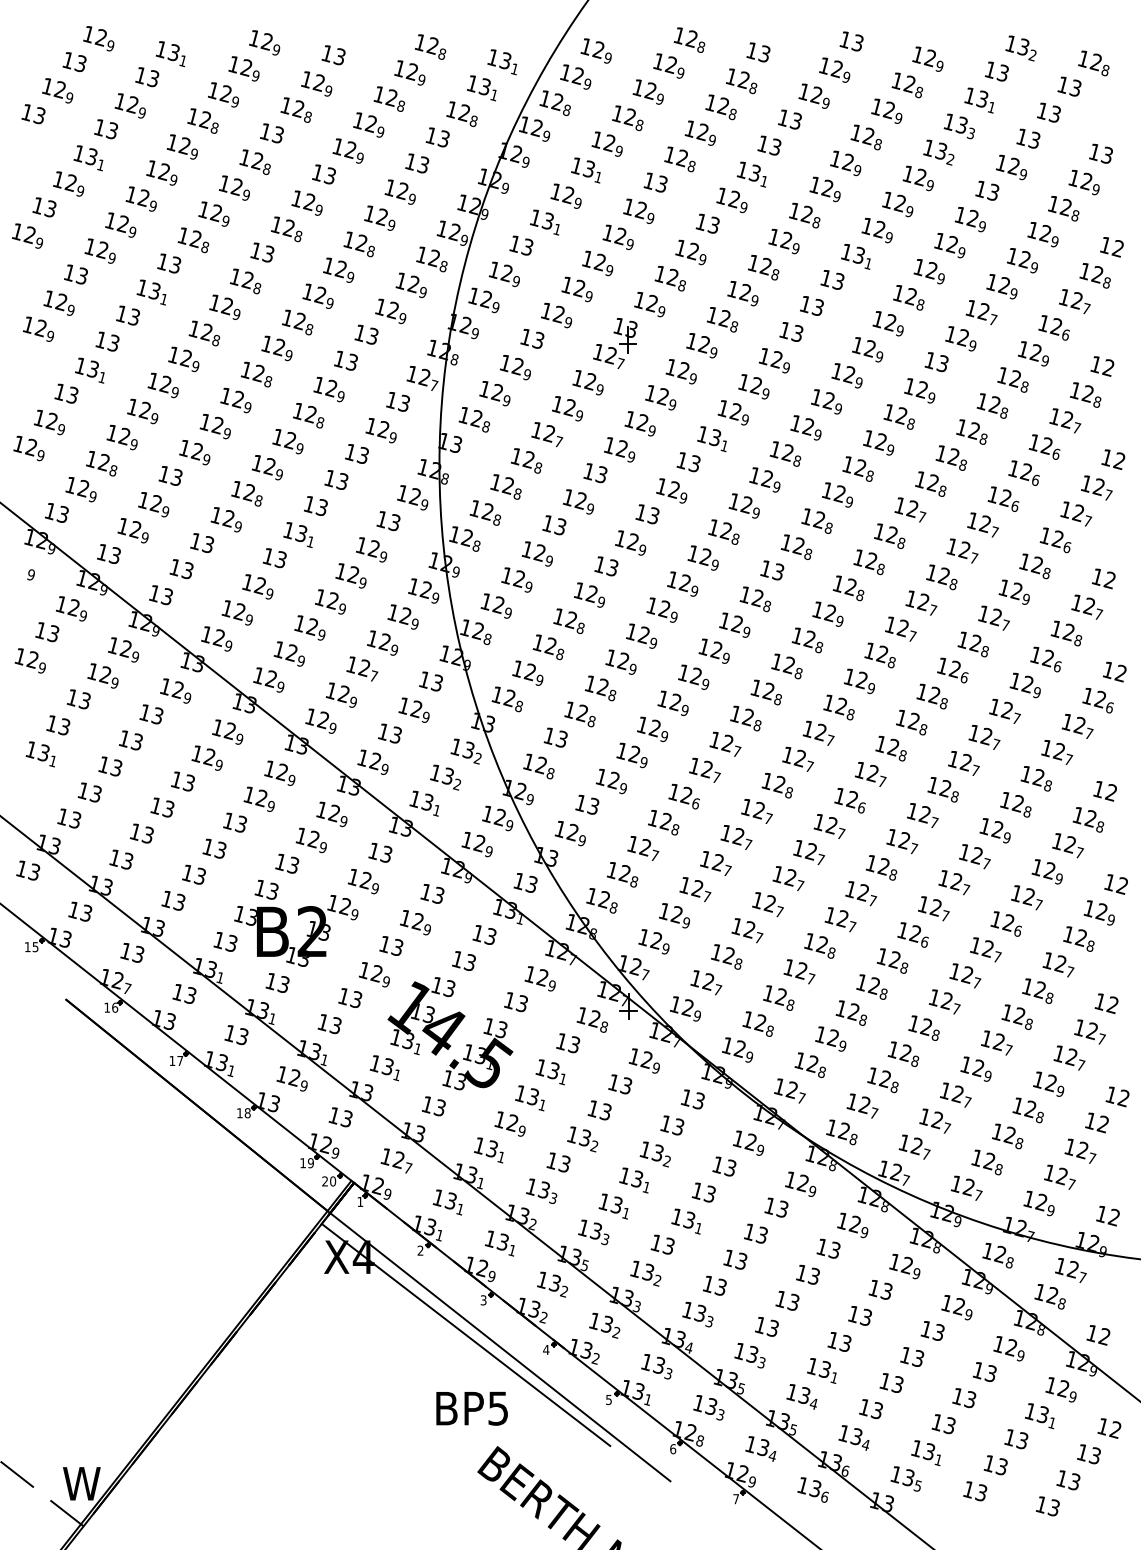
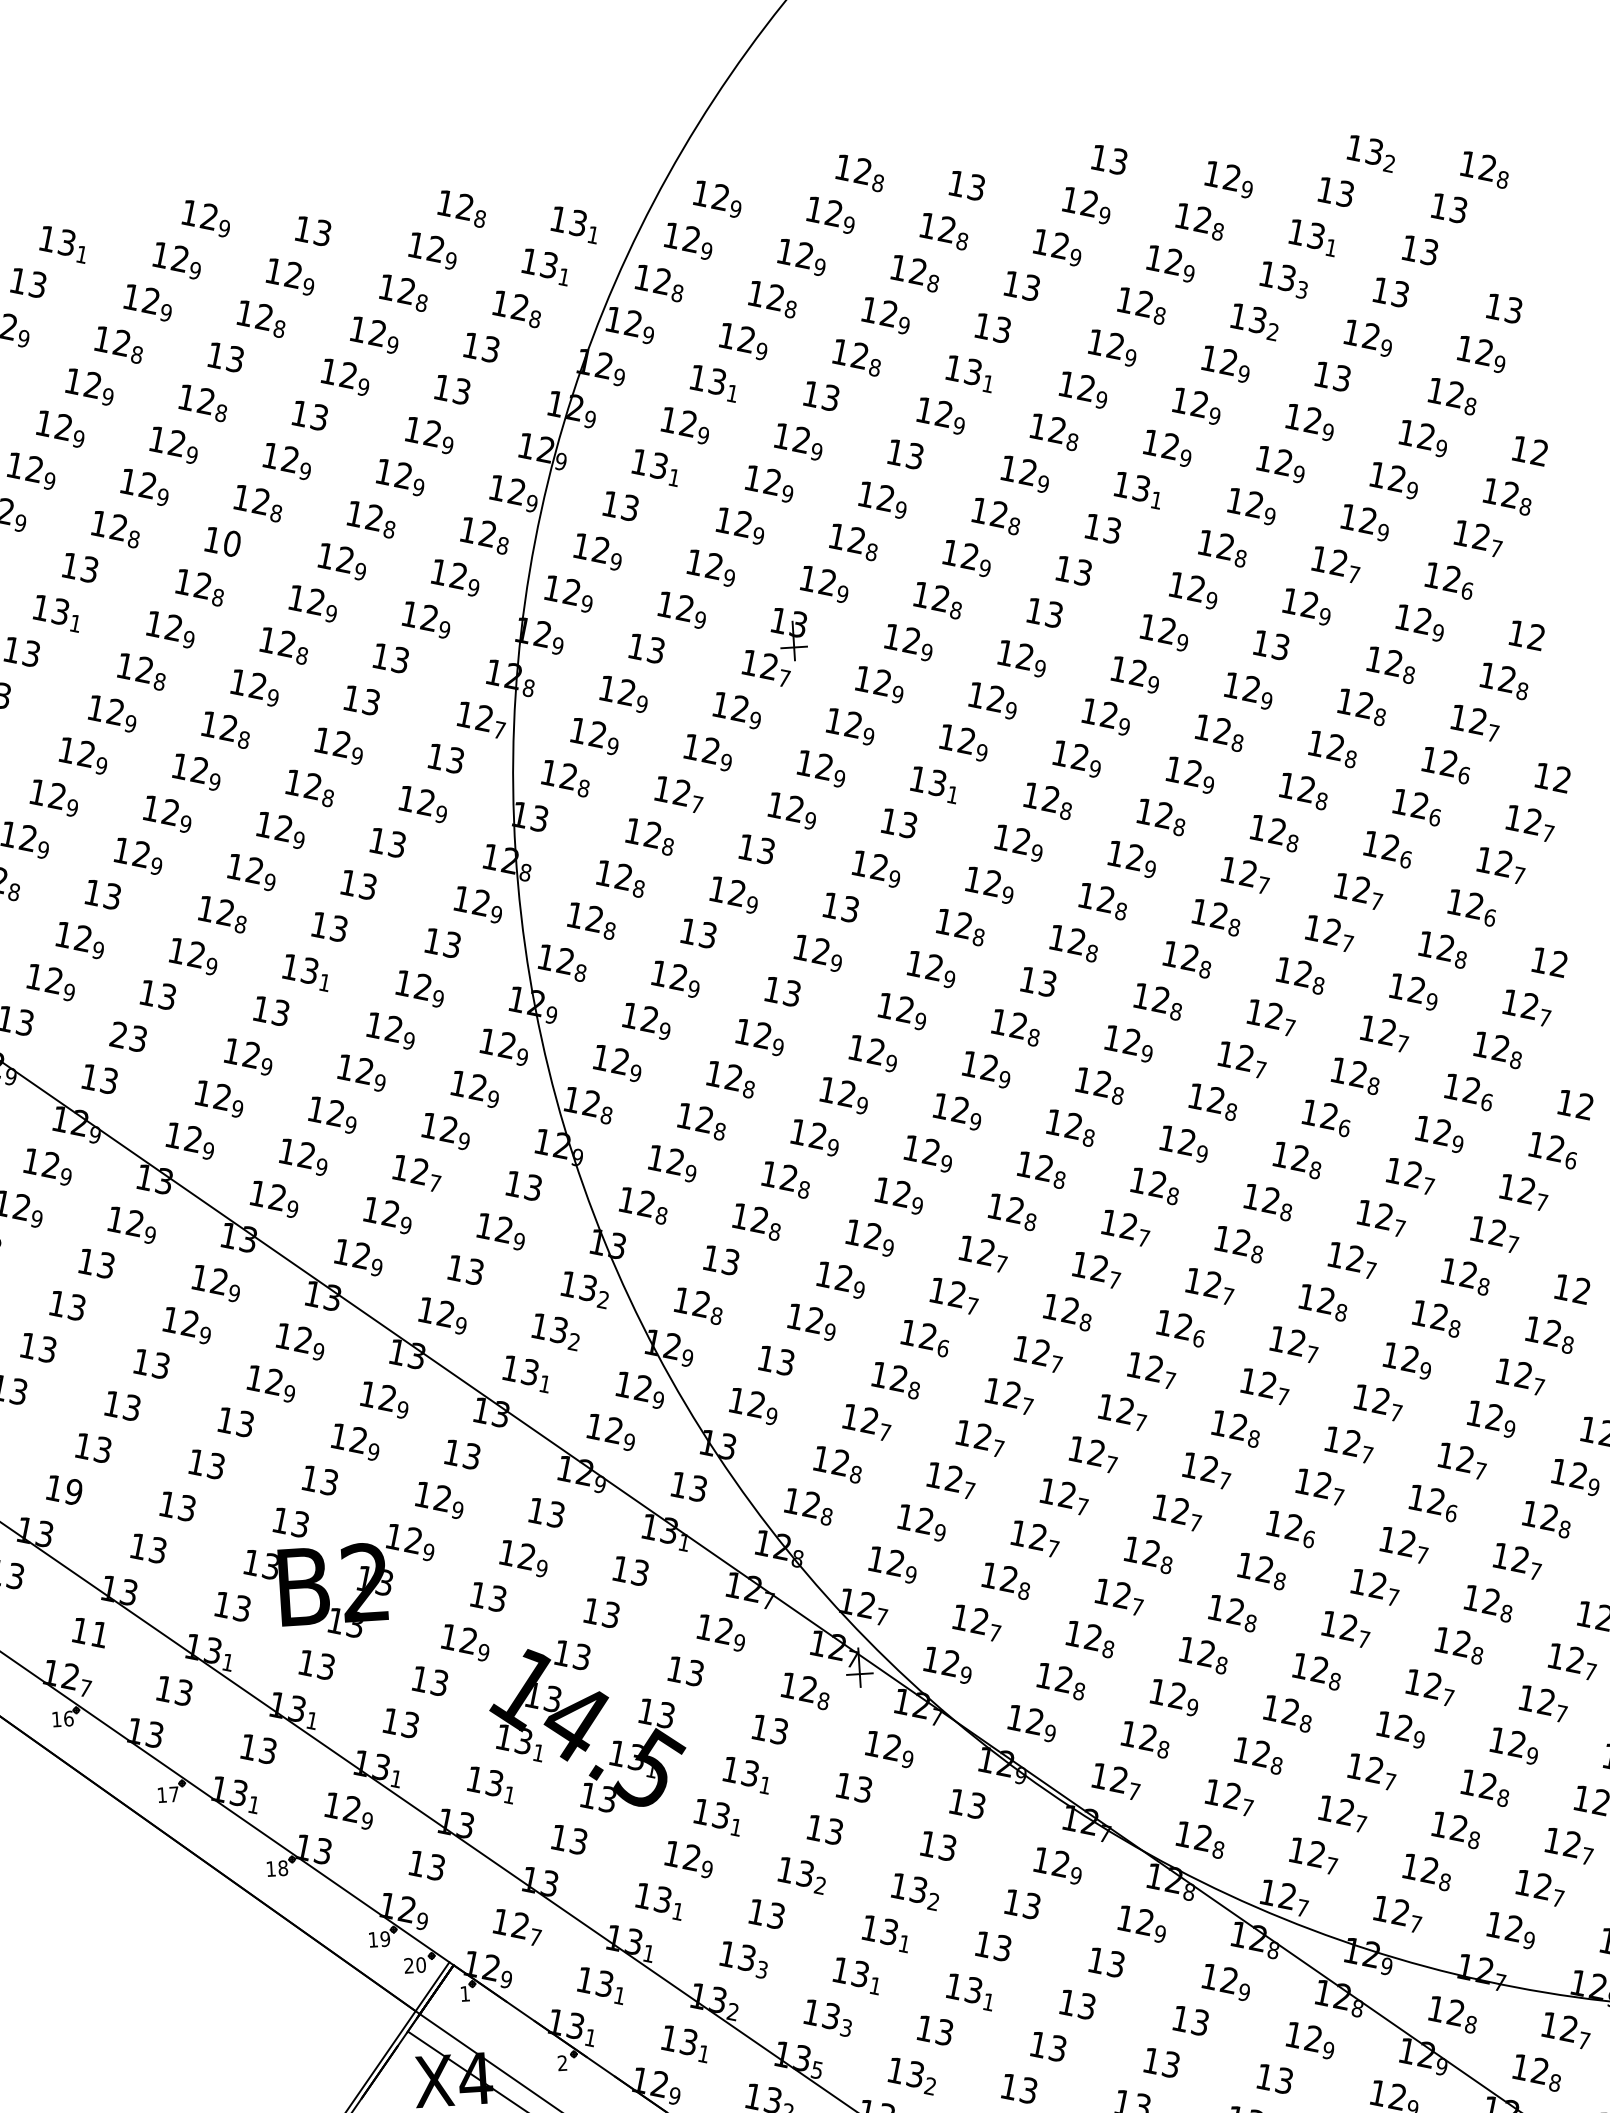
text: (268, 253) -> (231, 542), 13 -> 10
text: (174, 567) -> (117, 1035), 13 -> 23
text: (127, 860) -> (73, 1490), 13 -> 19
text: (138, 954) -> (99, 1634), 13 -> 11

